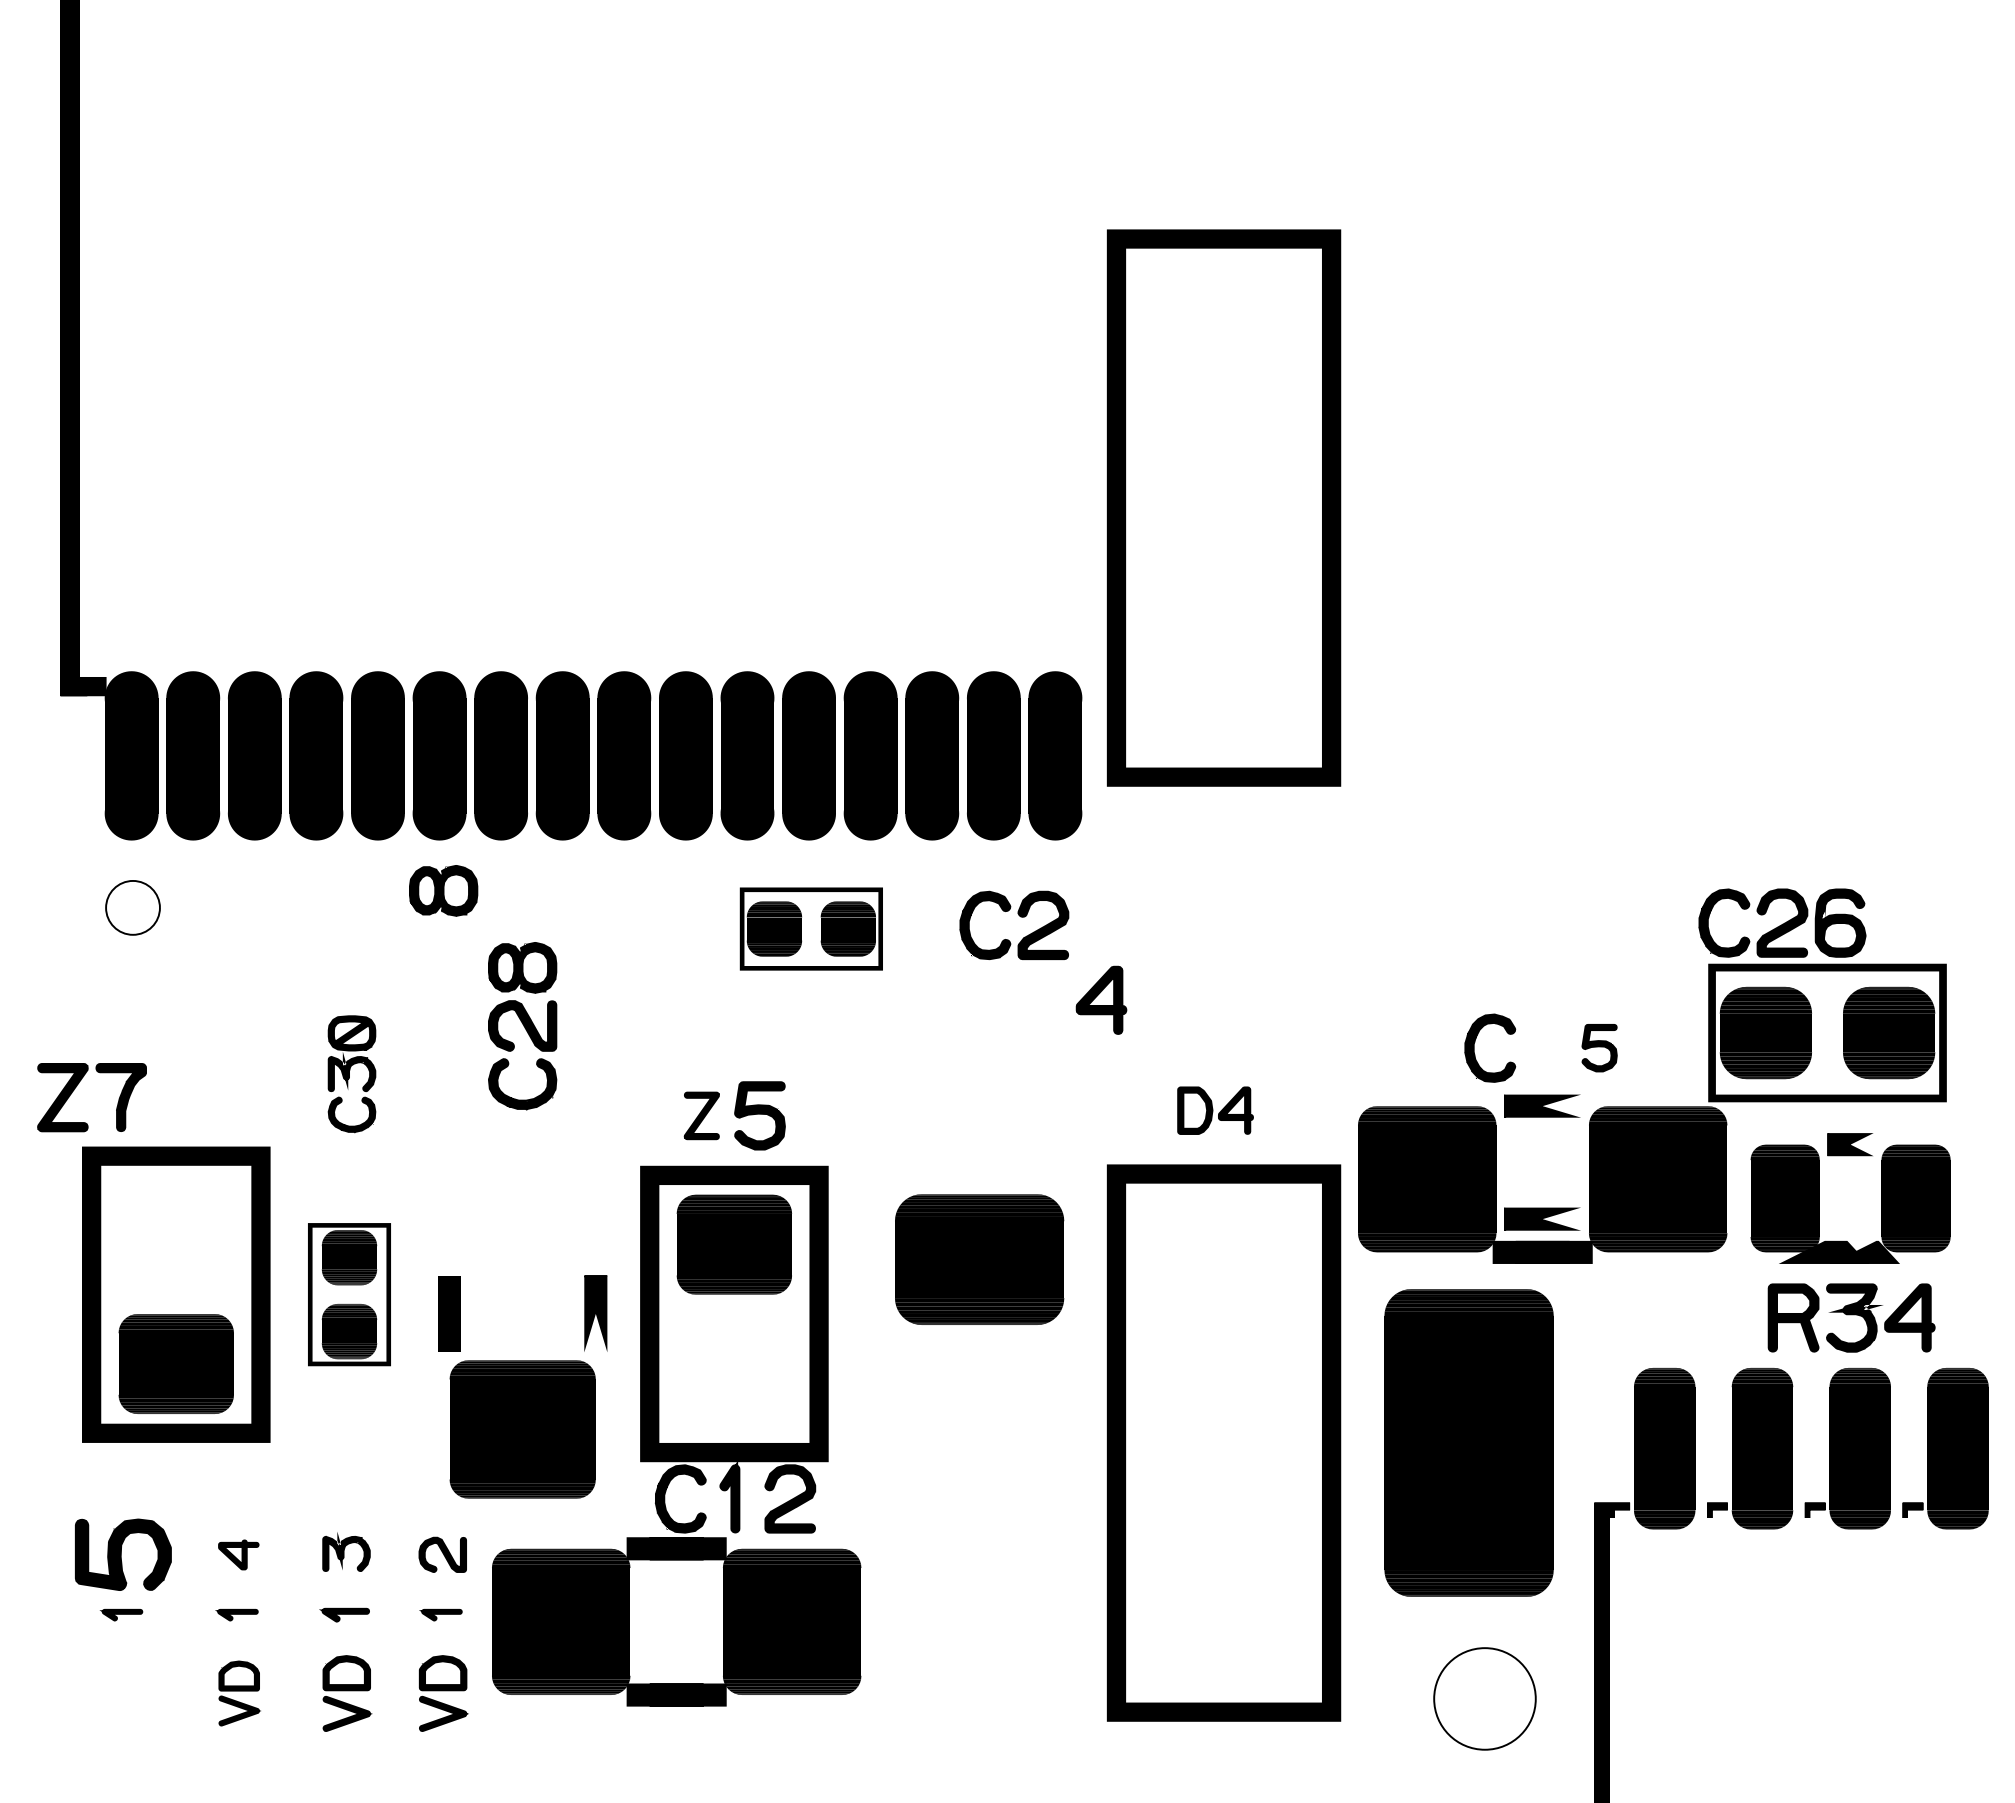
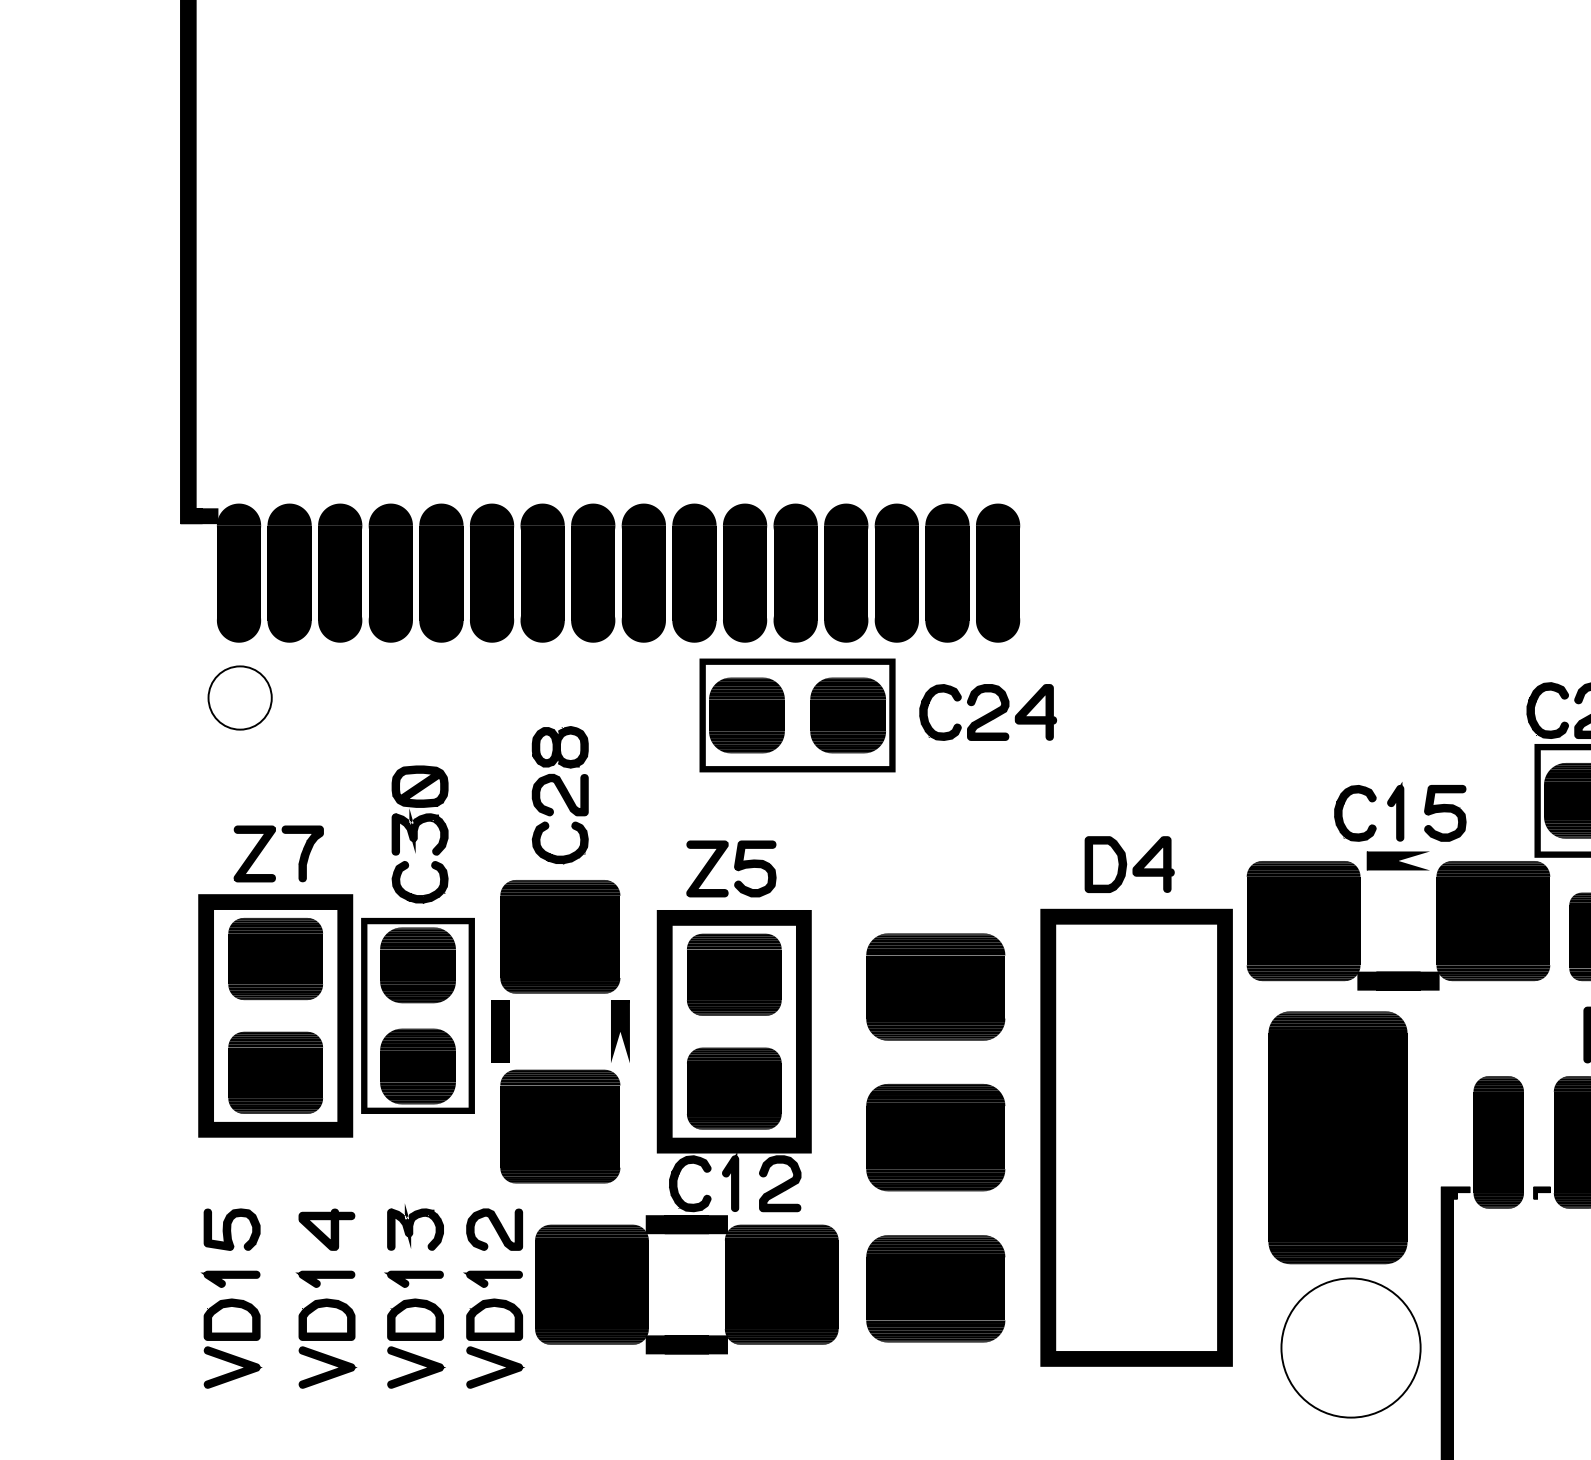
part: (1223, 507) -> (1136, 369), removed
part: (443, 890) -> (495, 683), removed
part: (132, 907) -> (239, 697), size x1.43
part: (811, 928) -> (797, 714), size x1.67
part: (1101, 999) -> (1035, 711), moved
part: (1539, 1046) -> (1395, 811), added
part: (1599, 1047) -> (1445, 812), size x1.43
part: (351, 1074) -> (419, 834), size x1.43
part: (77, 1086) -> (266, 844), moved
part: (1215, 1110) -> (1129, 864), size x1.43
part: (701, 1115) -> (707, 868), size x1.43
part: (522, 1198) -> (560, 936), added
part: (1542, 1218) -> (1398, 953), removed
part: (175, 1225) -> (275, 959), added
part: (349, 1294) -> (418, 1015), size x1.67
part: (733, 1383) -> (733, 1088), added
part: (979, 1442) -> (935, 1137), added
part: (346, 1551) -> (415, 1226), size x1.43
part: (122, 1554) -> (231, 1229), size x0.71
part: (238, 1554) -> (326, 1229), size x1.67
part: (442, 1554) -> (494, 1229), size x1.43
part: (121, 1614) -> (230, 1278), size x1.67
part: (236, 1614) -> (325, 1278), size x1.67
part: (344, 1614) -> (413, 1278), size x1.43
part: (440, 1614) -> (492, 1278), size x1.67
part: (979, 1626) -> (935, 1288), added
part: (124, 1693) -> (233, 1343), added
part: (239, 1693) -> (327, 1343), size x1.67
part: (347, 1693) -> (416, 1343), size x1.43
part: (443, 1693) -> (495, 1343), size x1.43
part: (1484, 1698) -> (1350, 1347), size x1.67

